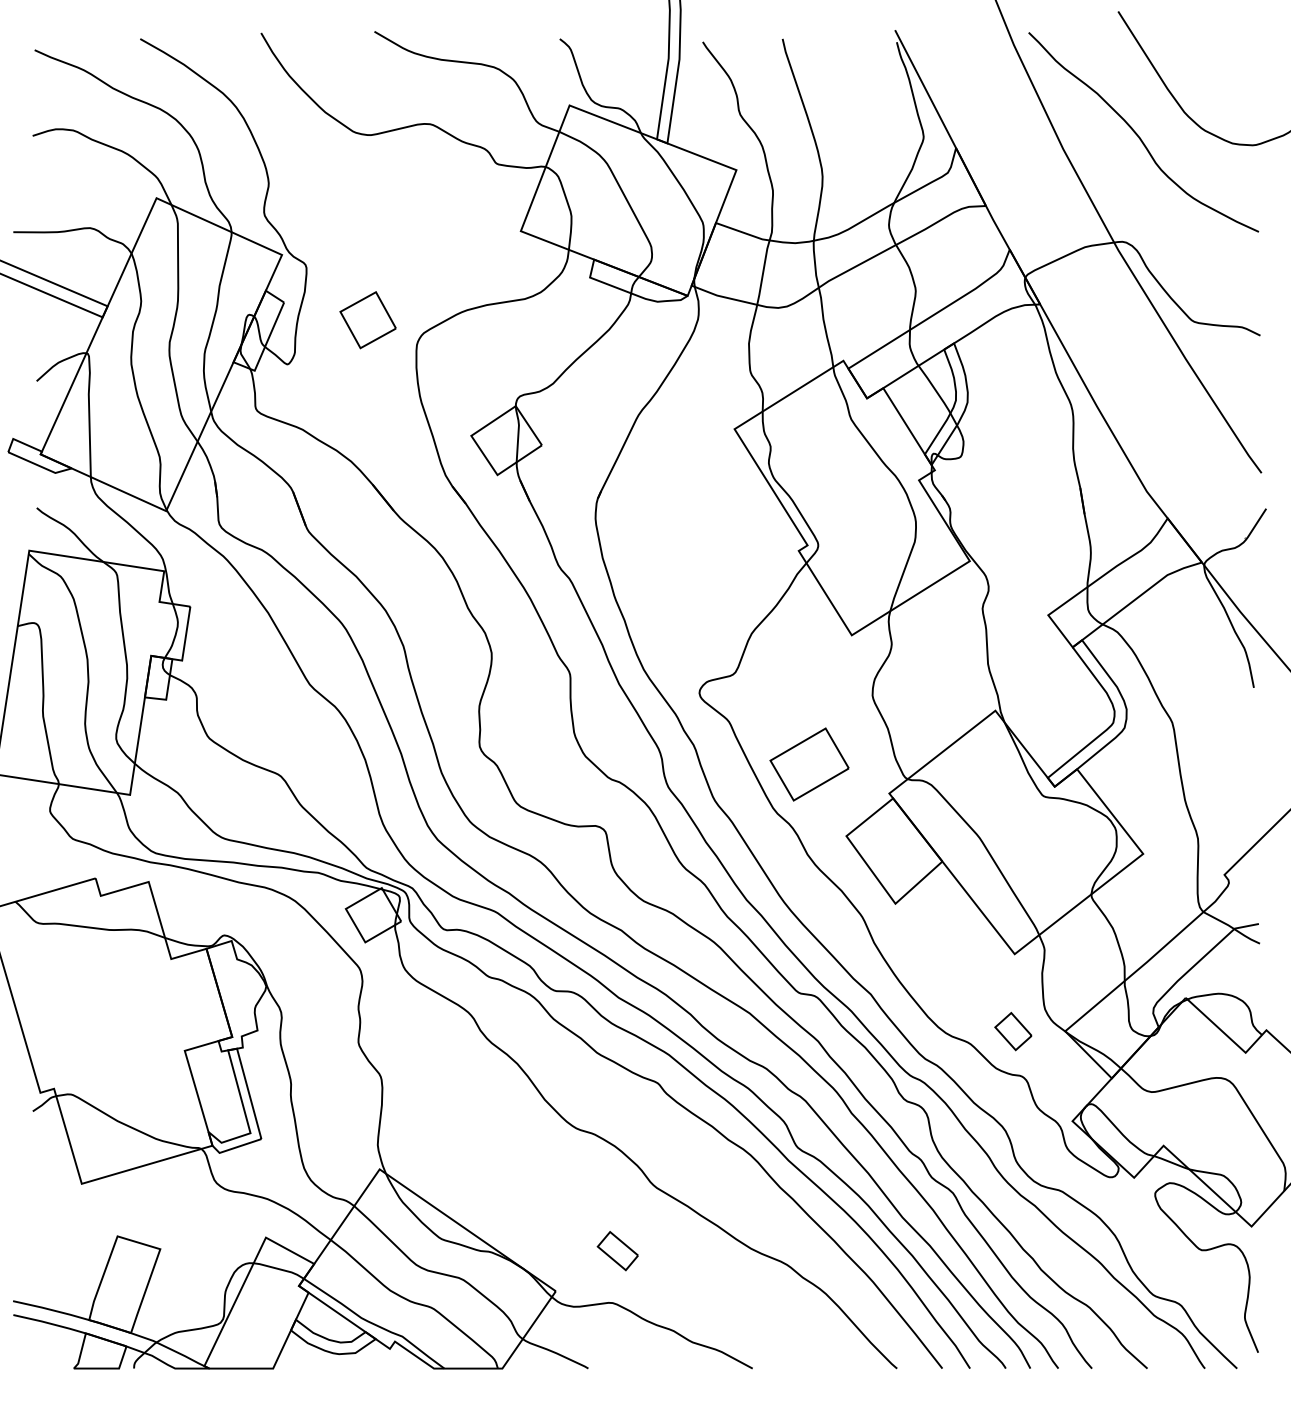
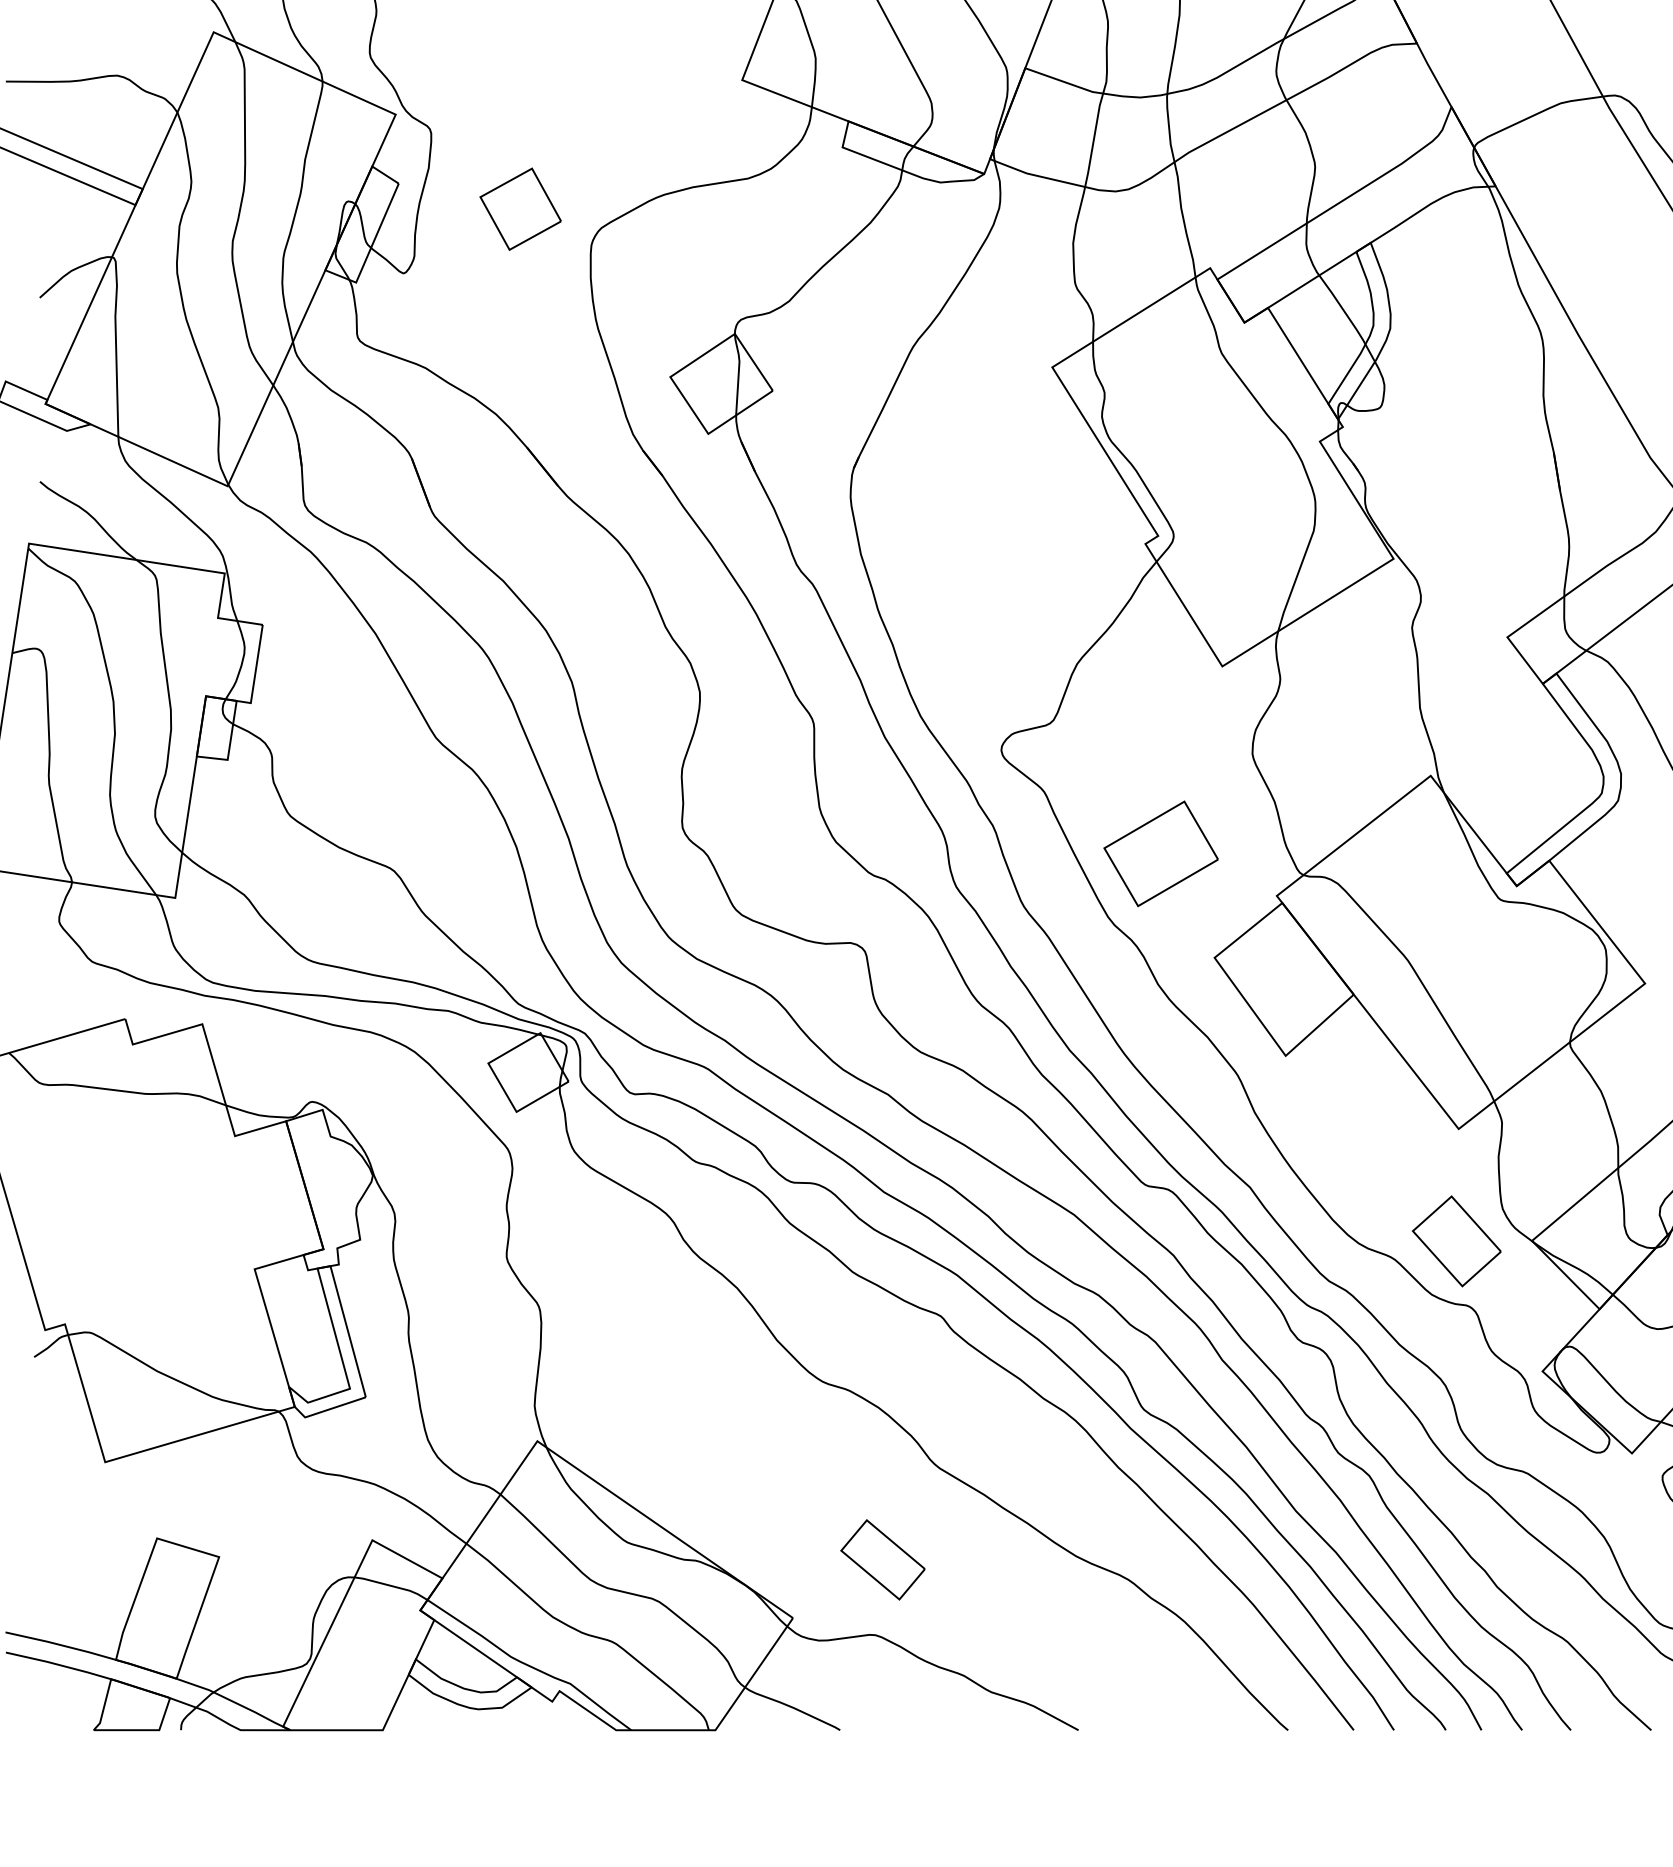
part: (1013, 1031) -> (1456, 1241), size x1.67
part: (617, 1250) -> (882, 1558), size x1.43

